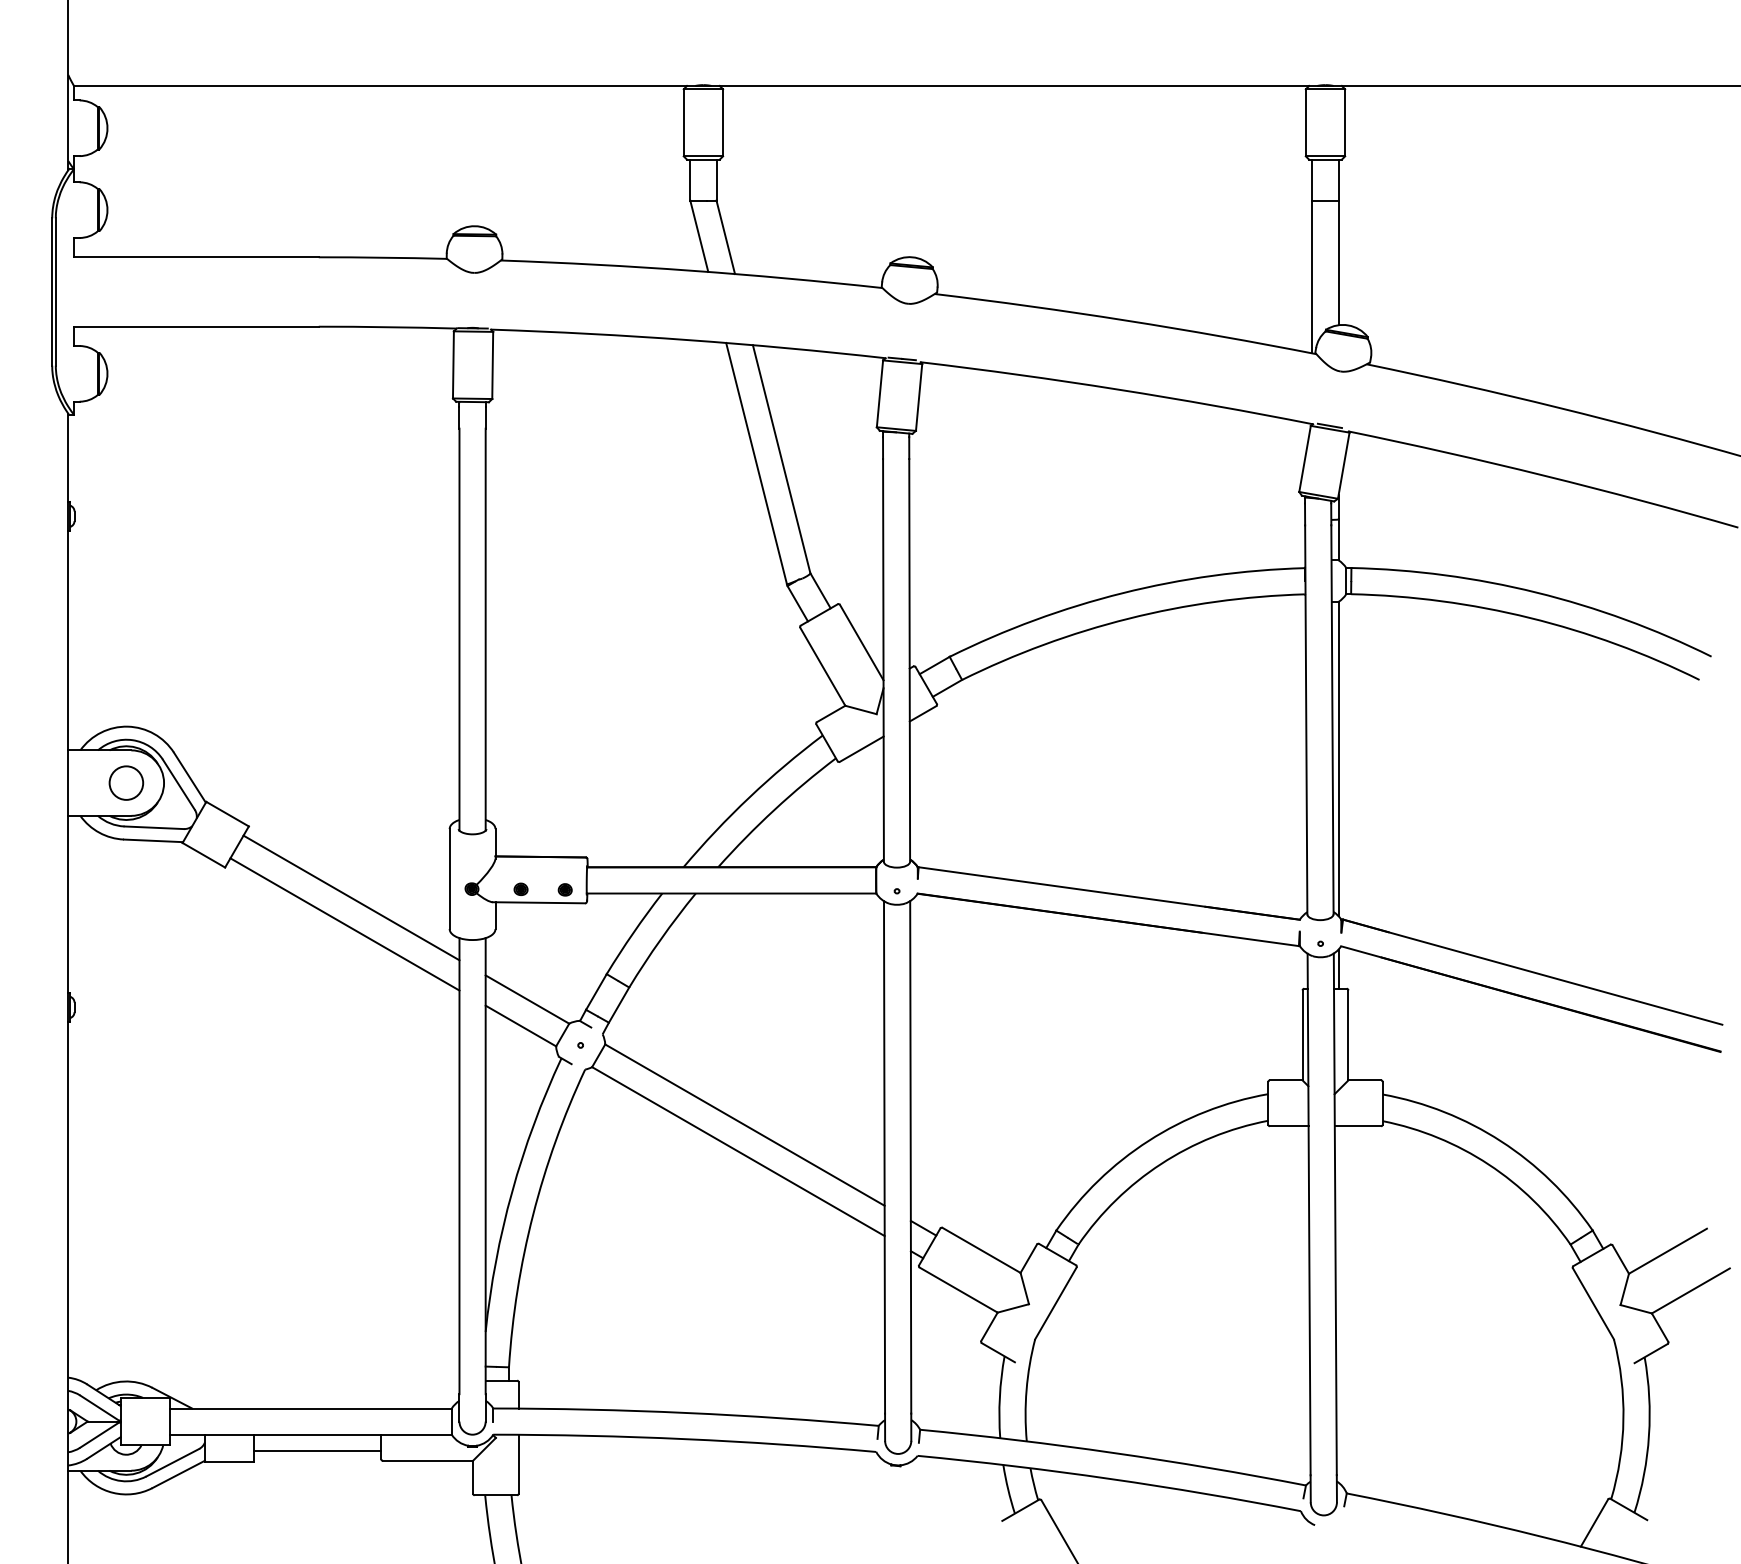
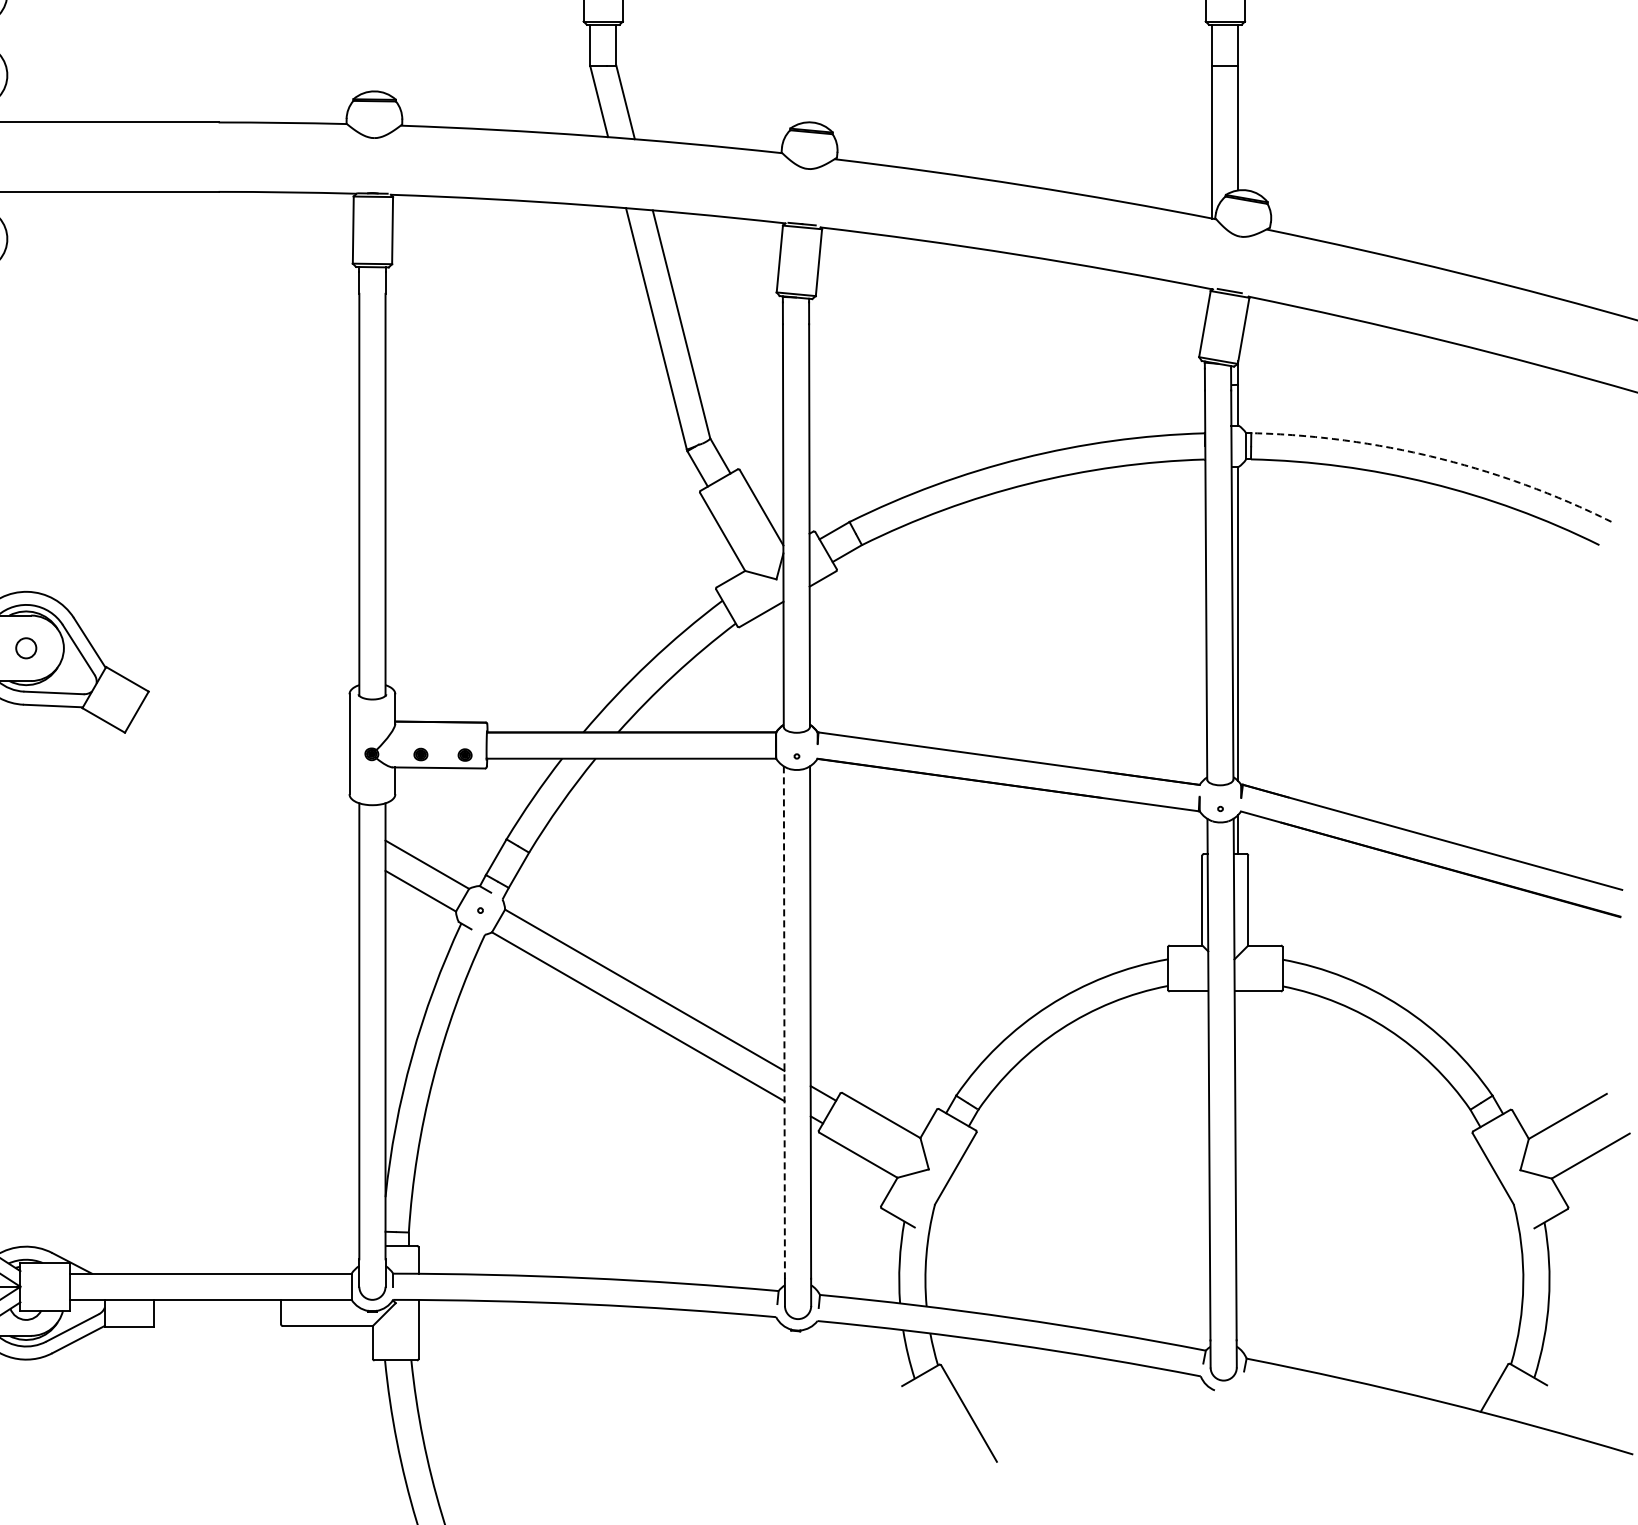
arc: (1536, 592) -> (1436, 457), solid -> dashed
circle: (126, 782) -> (26, 647), size x0.6
line: (351, 897) -> (251, 762), removed
line: (344, 924) -> (244, 789), removed
line: (884, 1157) -> (784, 1022), solid -> dashed
line: (317, 1451) -> (217, 1316), removed

